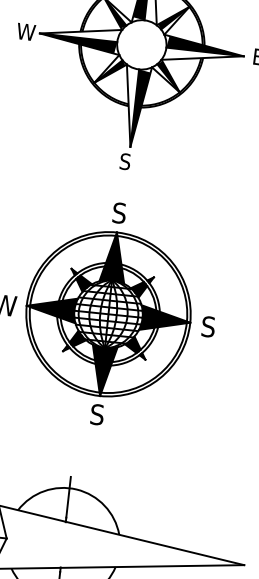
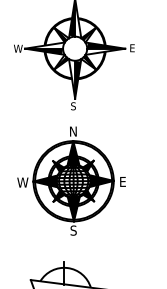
text: (119, 212) -> (73, 131), S -> N
text: (207, 325) -> (122, 181), S -> E

